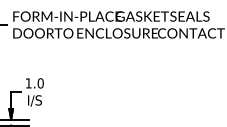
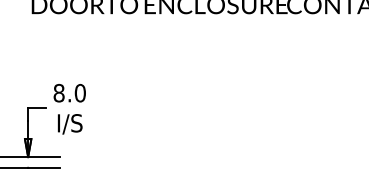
text: (28, 83) -> (58, 93), 1.0 -> 8.0

